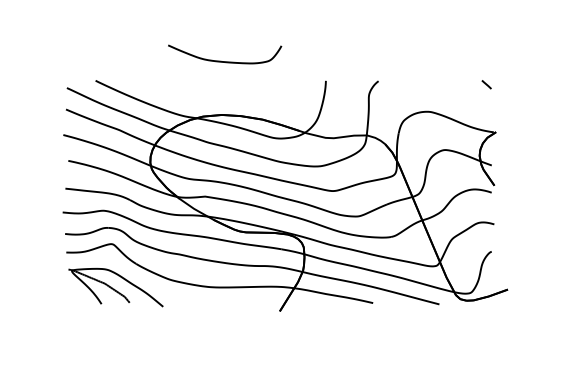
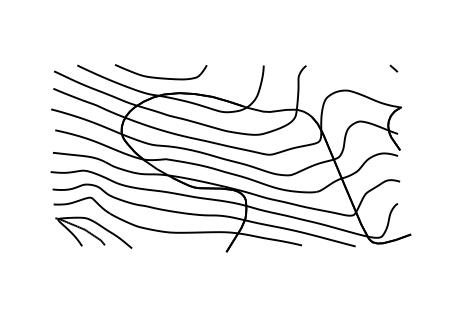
curve: (224, 61) -> (160, 77), moved

